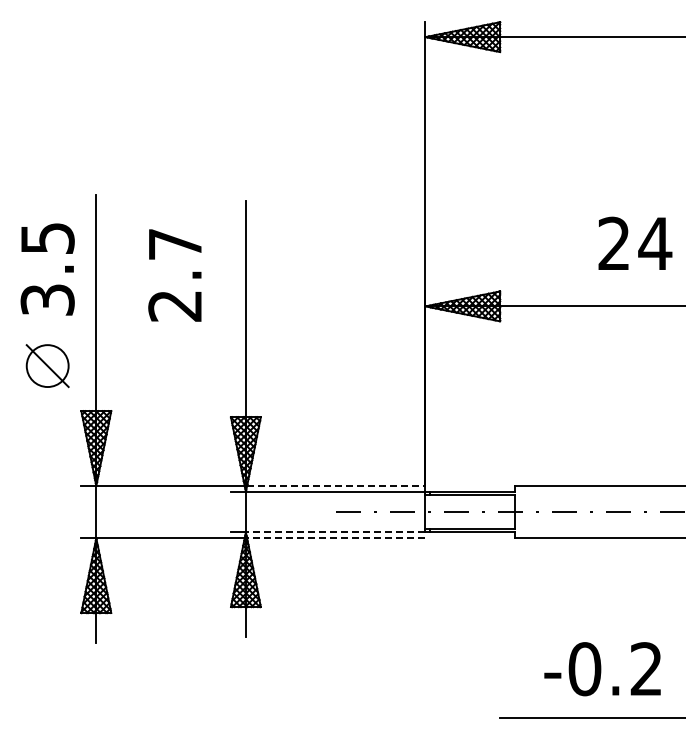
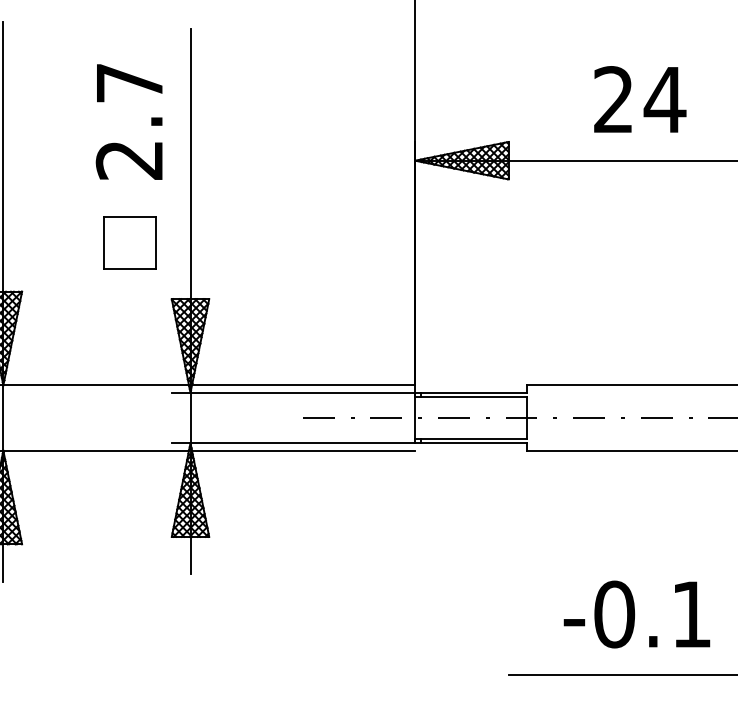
text: (635, 242) -> (640, 98), moved
text: (174, 275) -> (128, 122), moved
part: (196, 371) -> (128, 242), added
line: (336, 485) -> (303, 384), dashed -> solid
line: (335, 532) -> (302, 443), dashed -> solid
line: (335, 538) -> (302, 451), dashed -> solid
text: (645, 668) -> (690, 613), -0.2 -> -0.1

